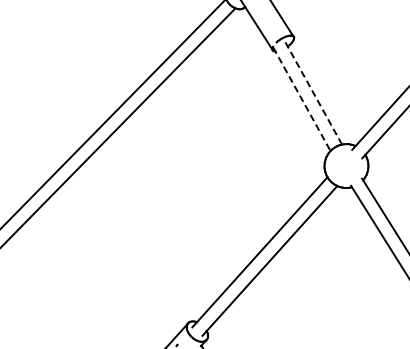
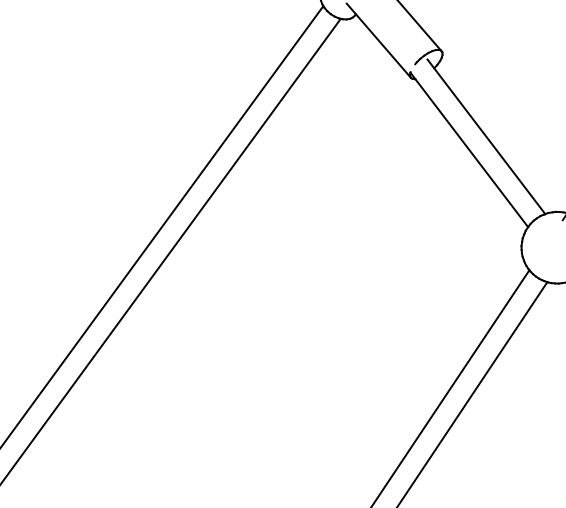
line: (313, 92) -> (486, 136), dashed -> solid
line: (302, 99) -> (470, 150), dashed -> solid

